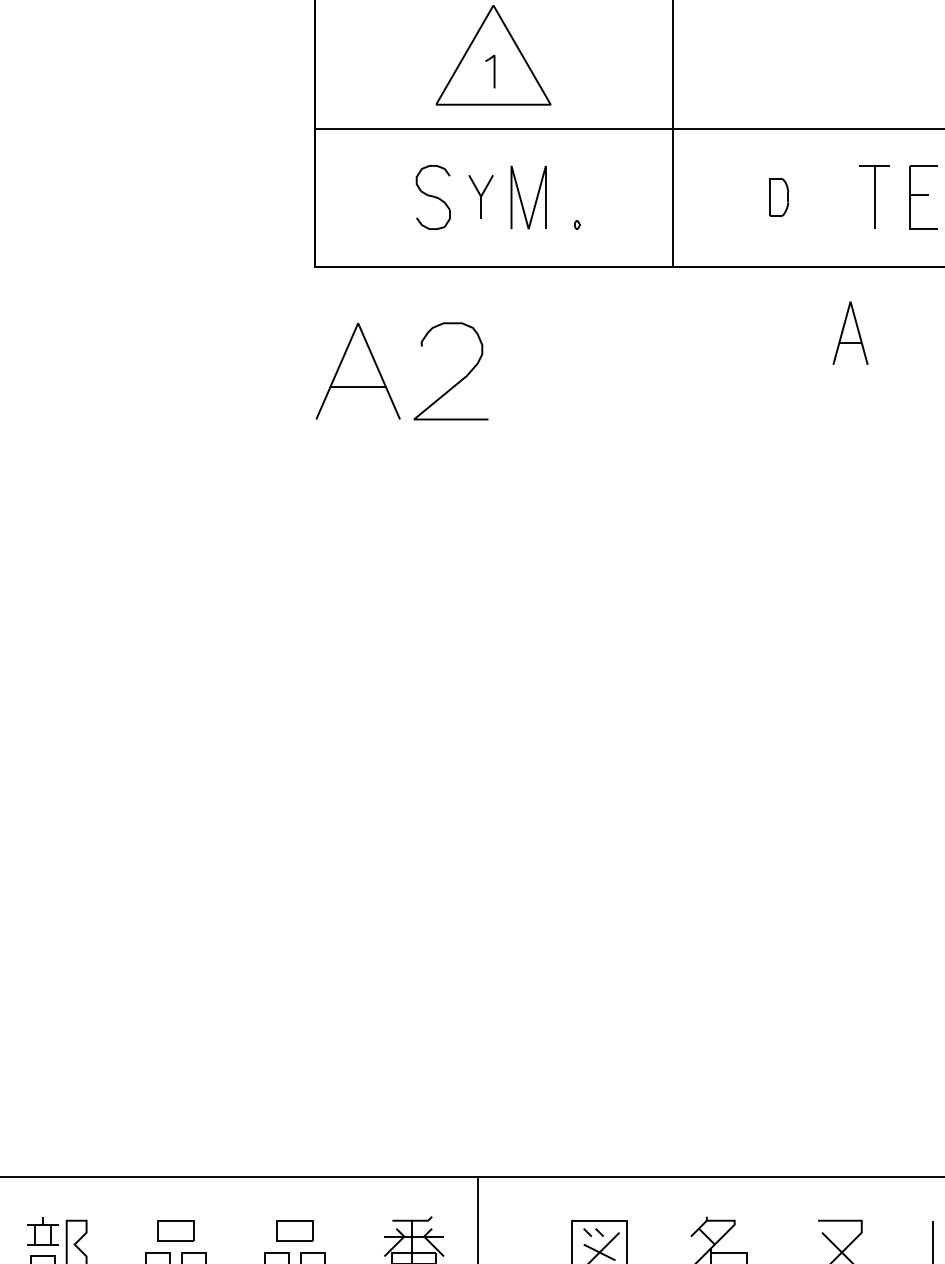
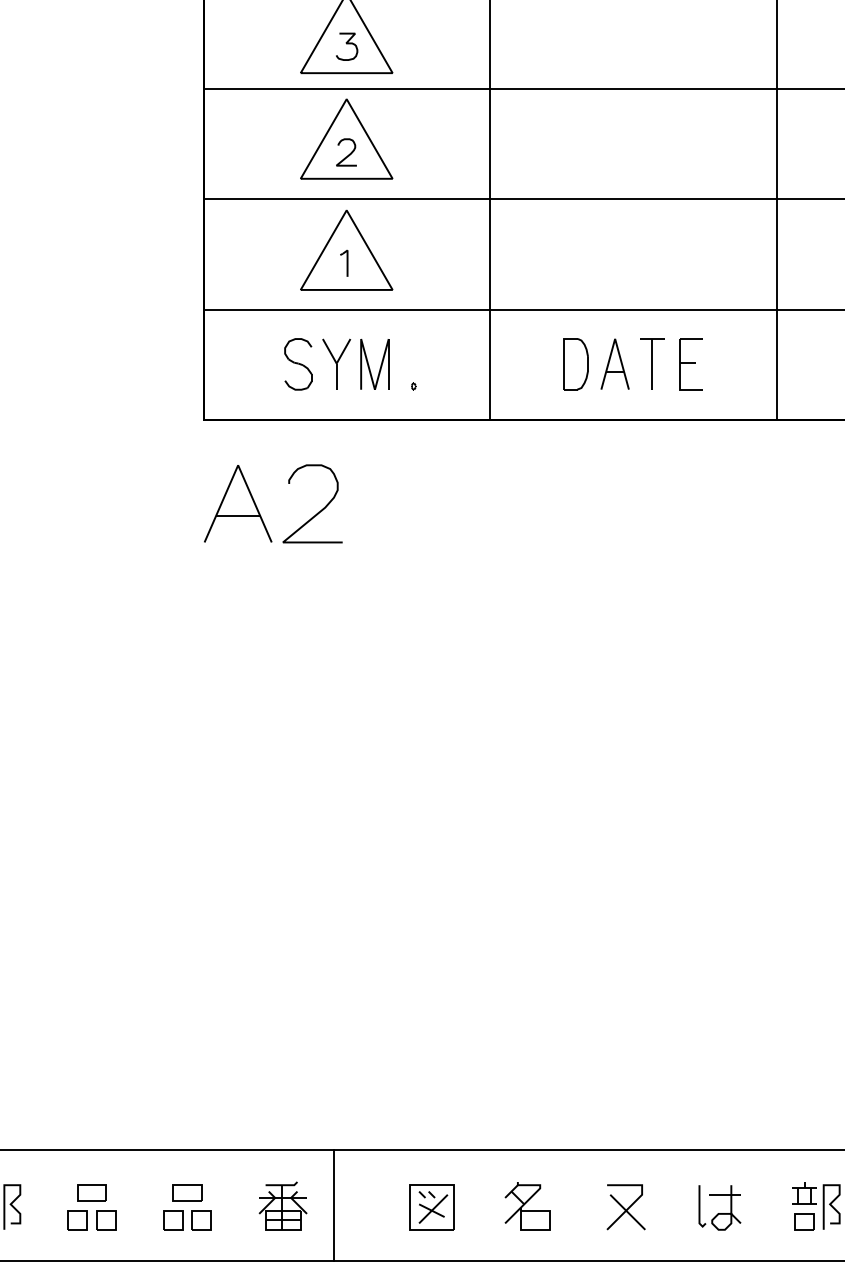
part: (480, 196) -> (336, 363), size x1.43
part: (778, 197) -> (575, 364), size x1.67
part: (849, 332) -> (614, 363), moved

